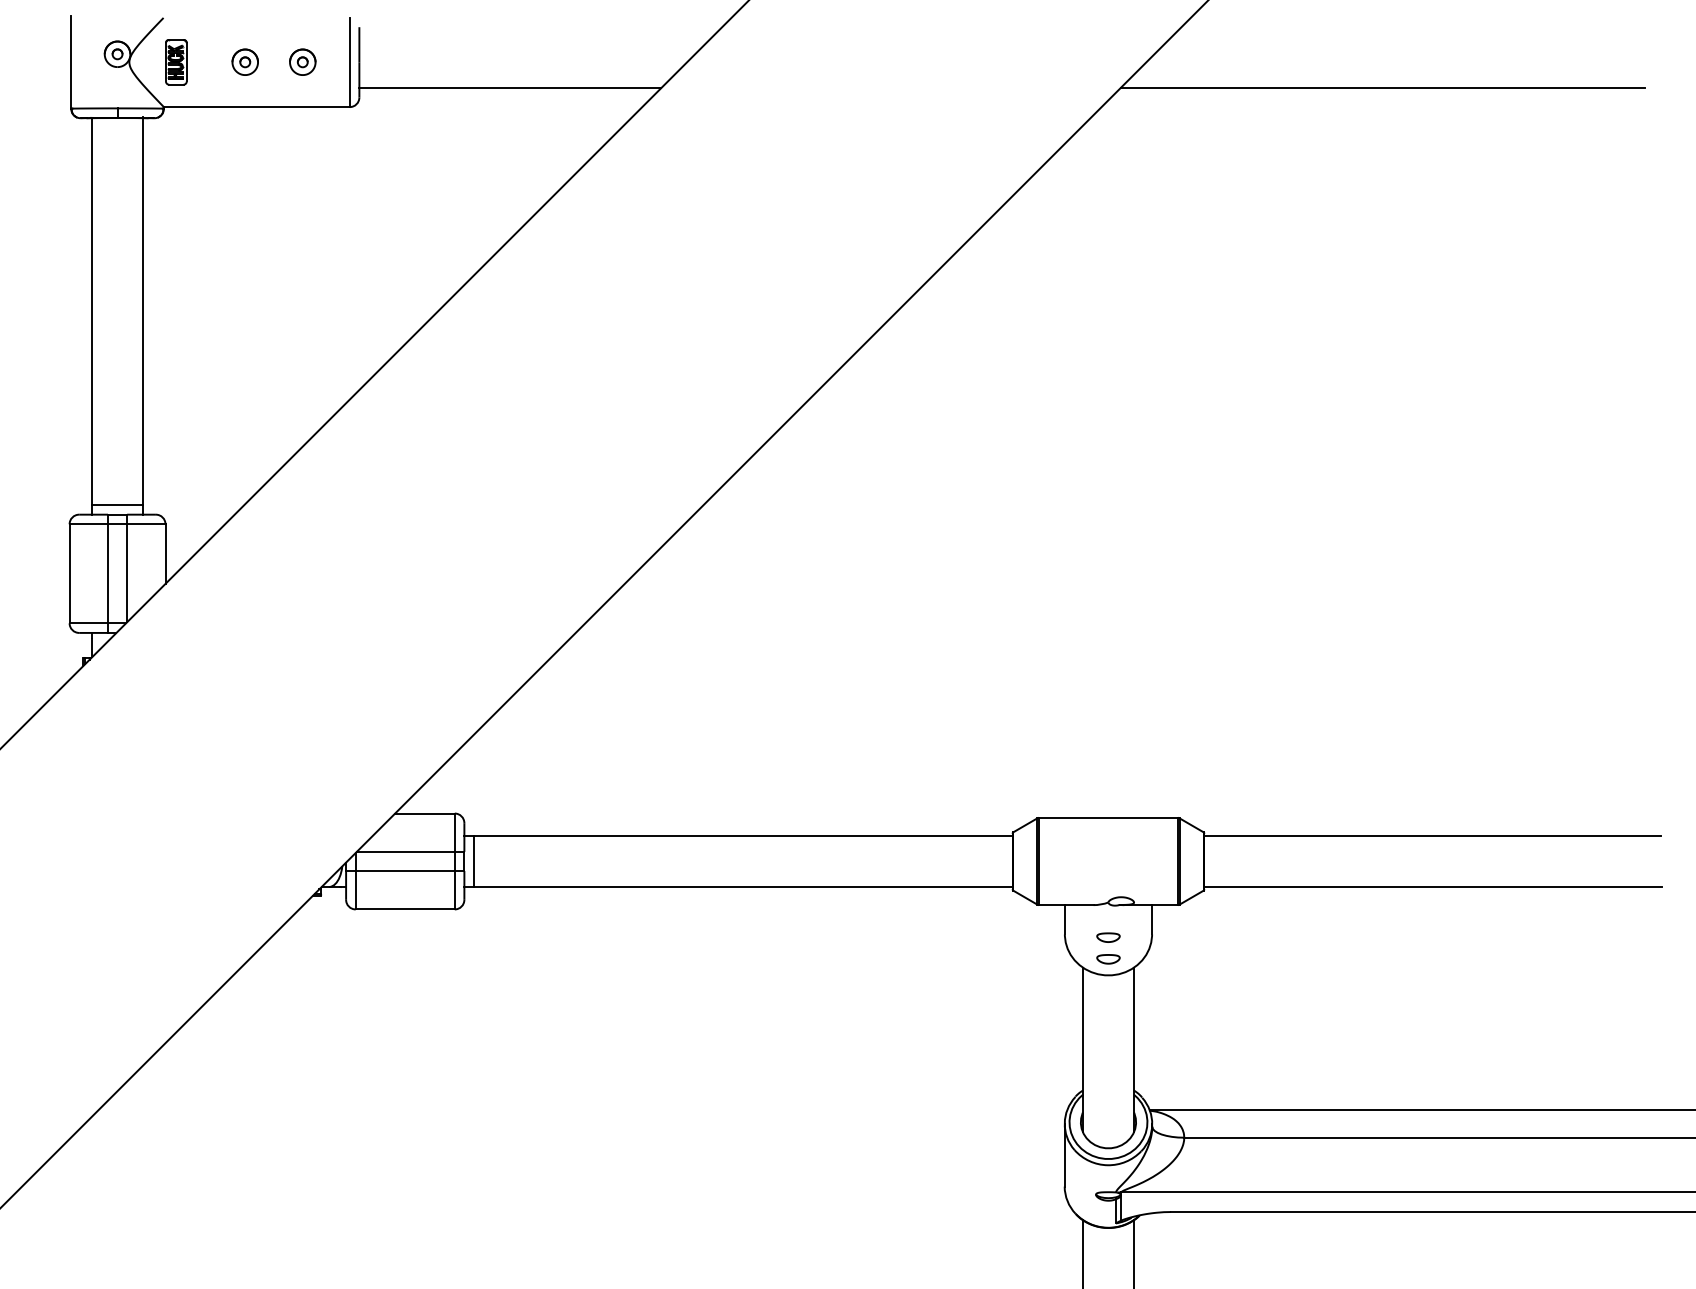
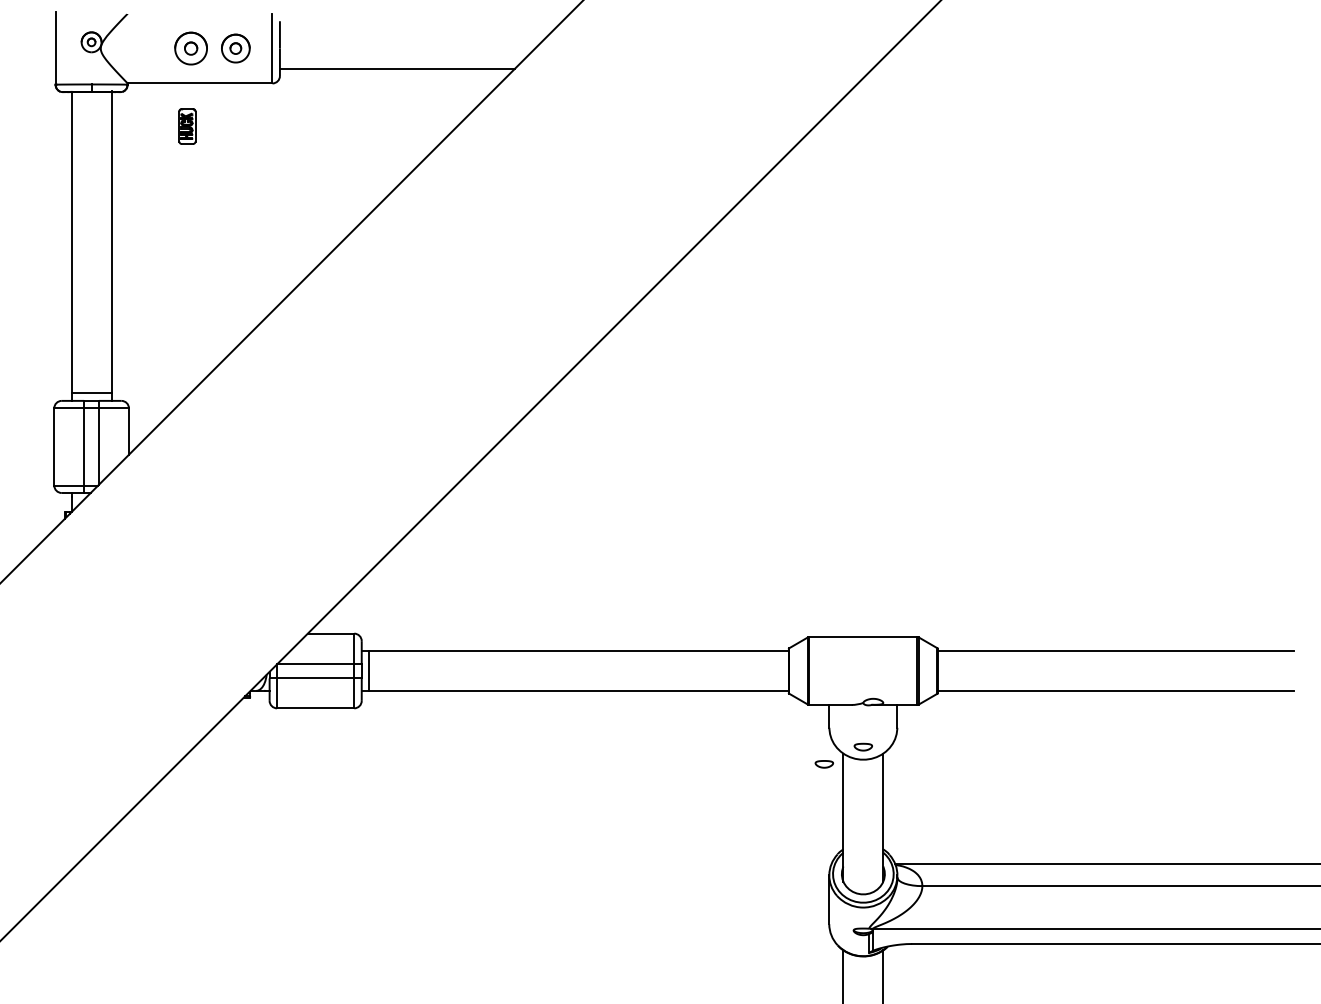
part: (176, 62) -> (187, 126), moved
part: (244, 62) -> (190, 48), size x1.6
part: (302, 62) -> (235, 48), size x1.4
line: (1382, 87) -> (1076, 68), removed
part: (1107, 937) -> (823, 764), moved

